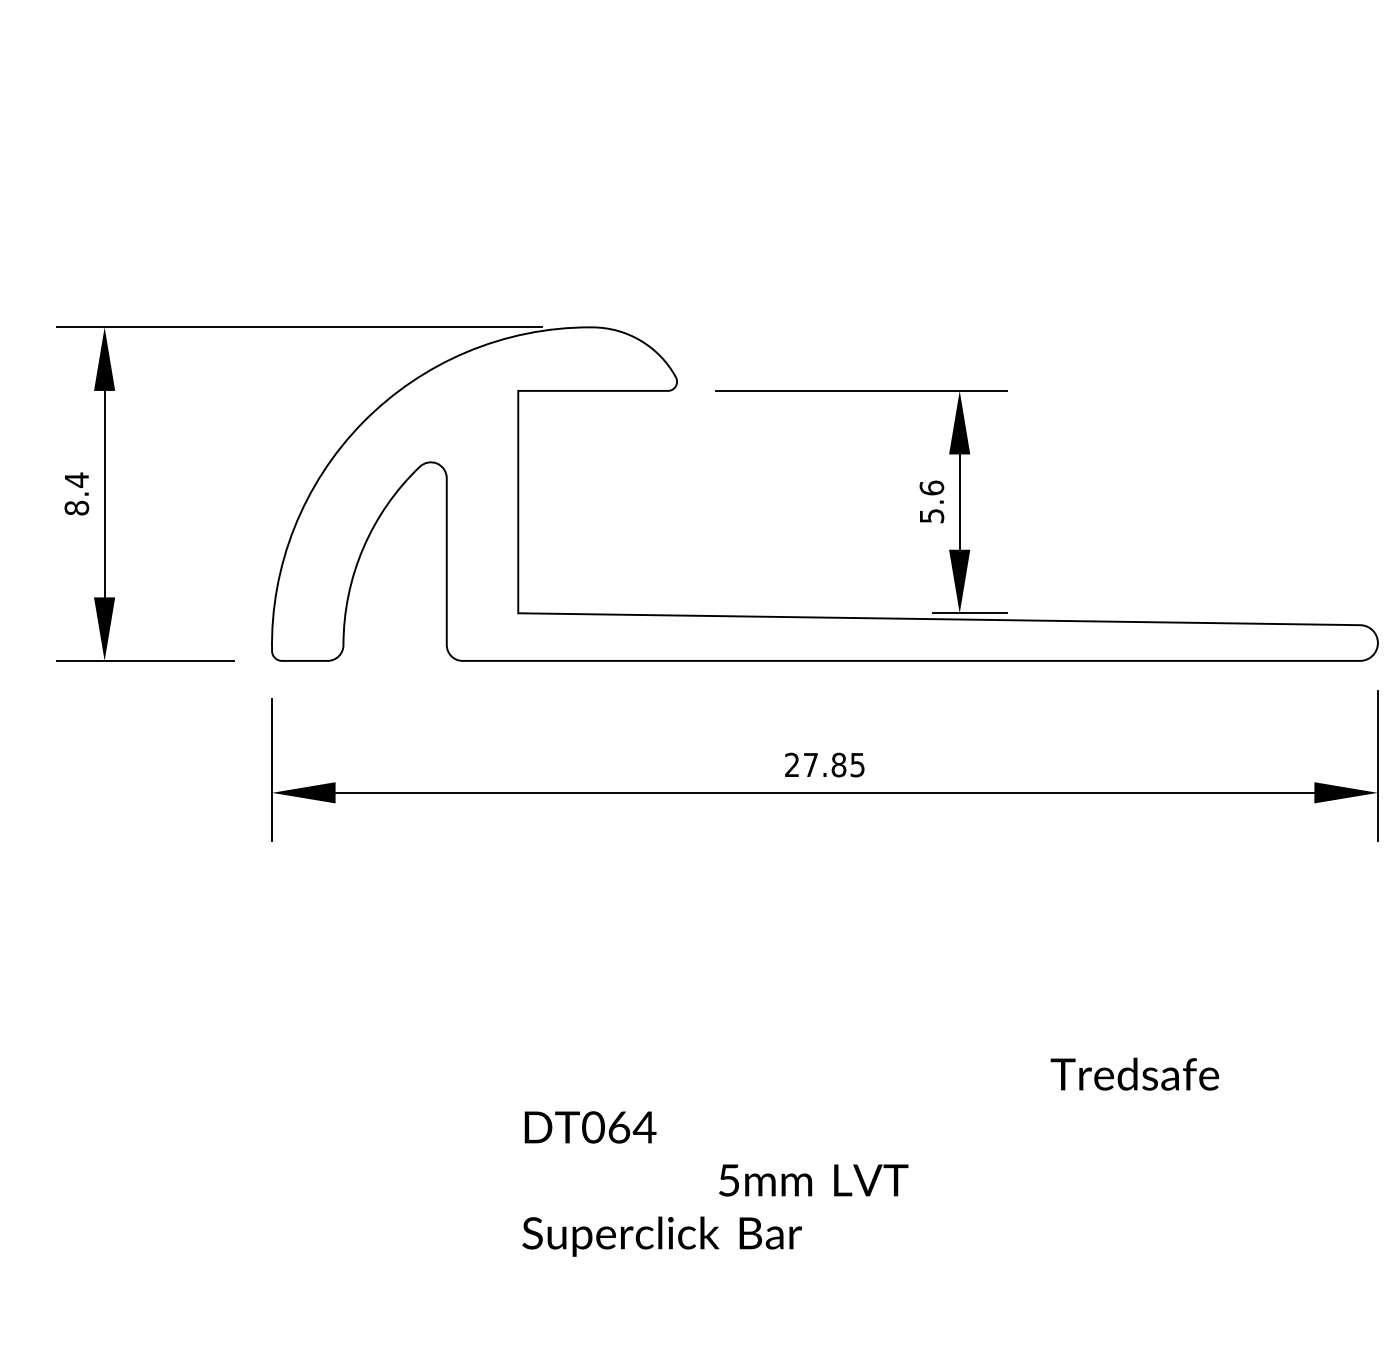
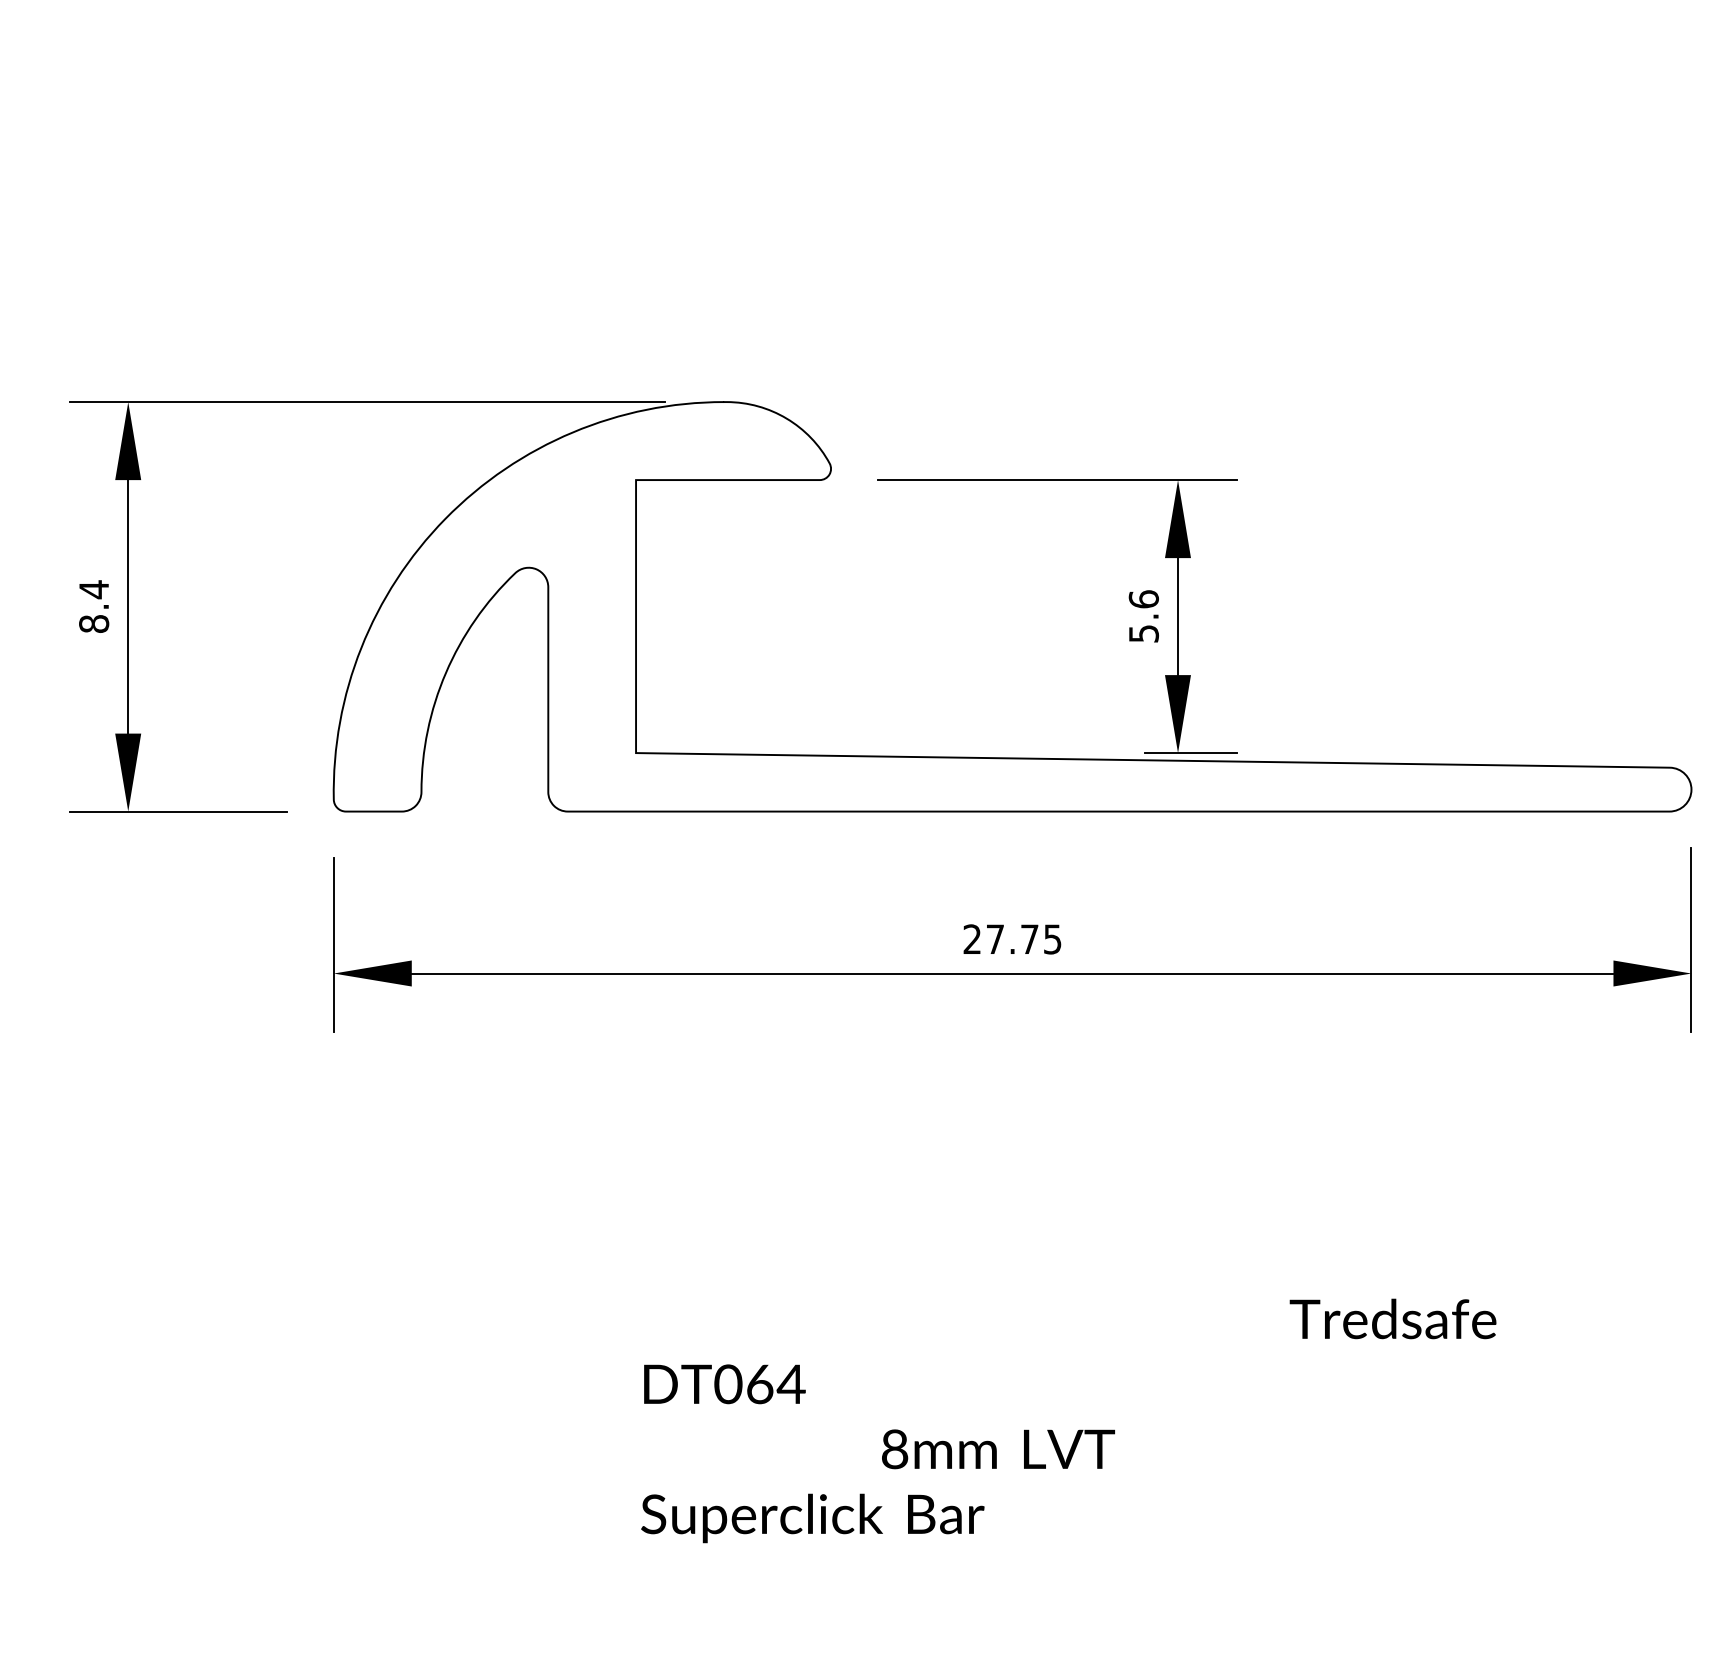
text: (838, 764) -> (1029, 938), 27.85 -> 27.75
text: (728, 1180) -> (894, 1449), 5mm -> 8mm

